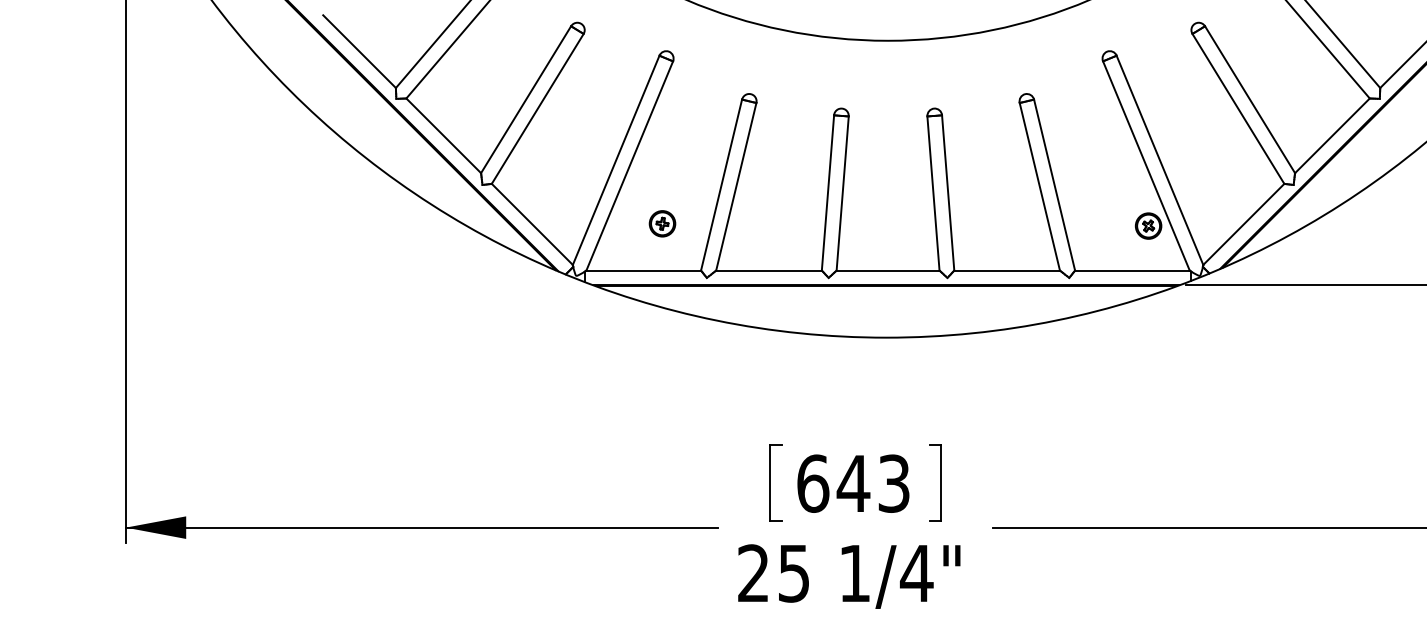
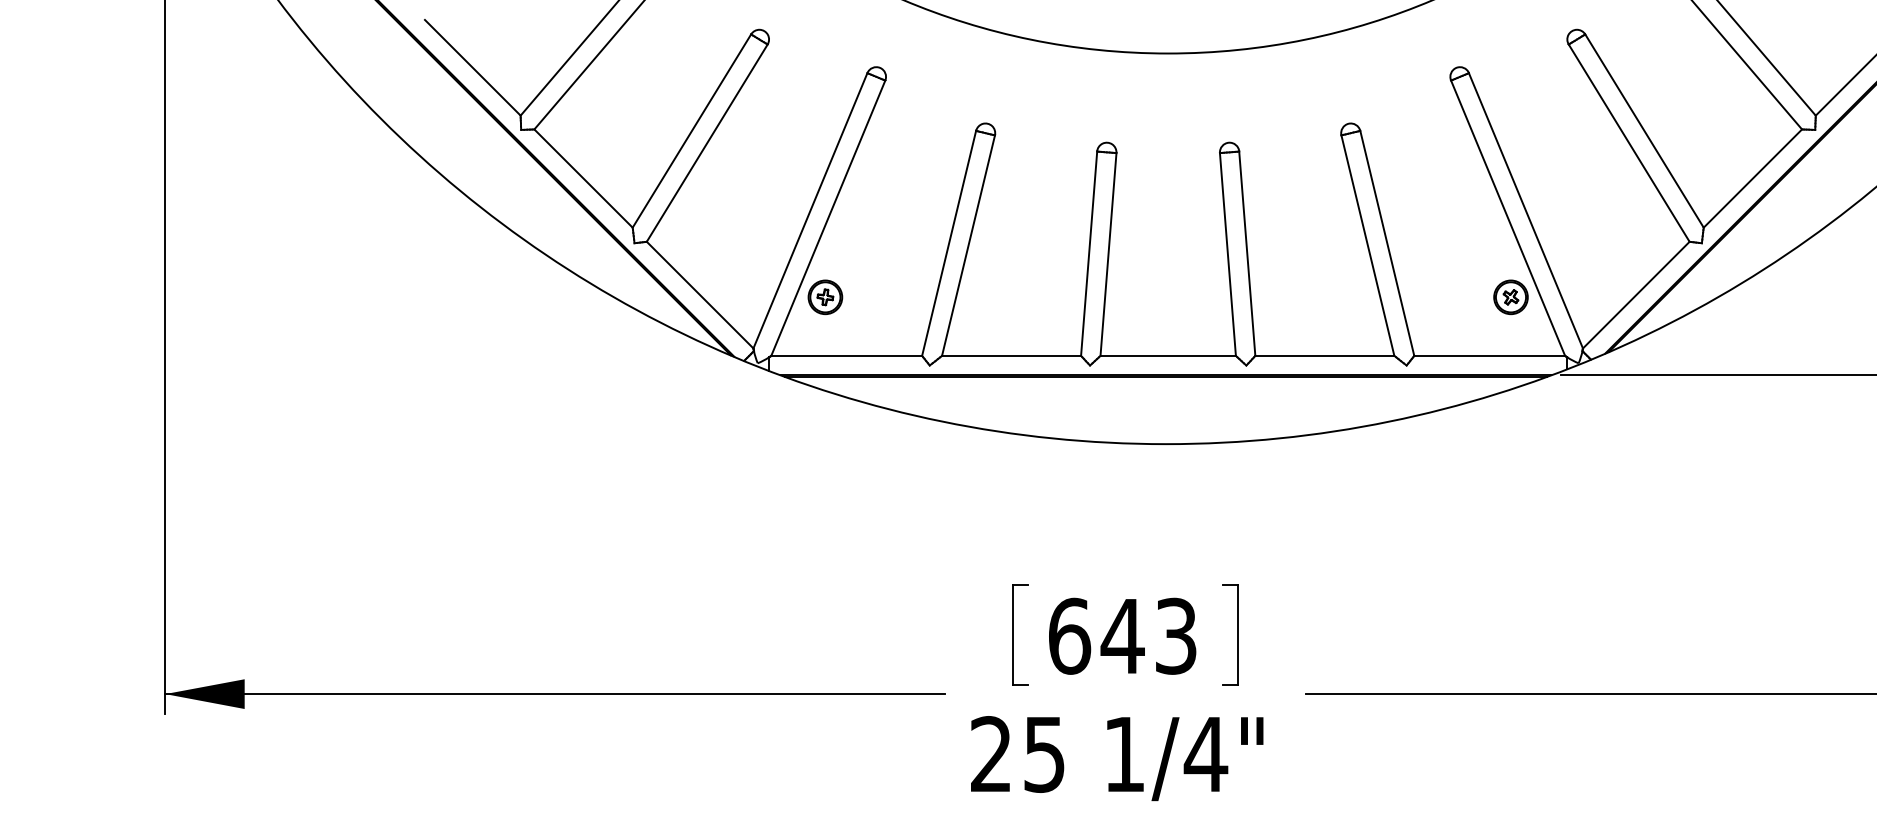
part: (662, 223) -> (825, 297), moved

